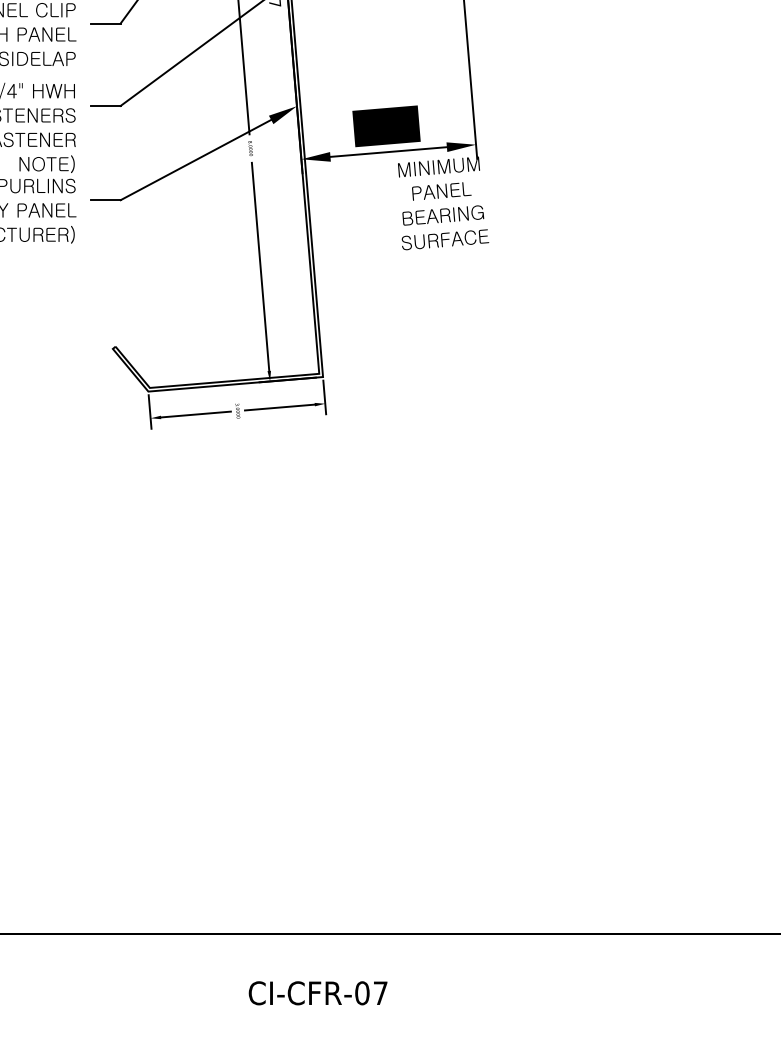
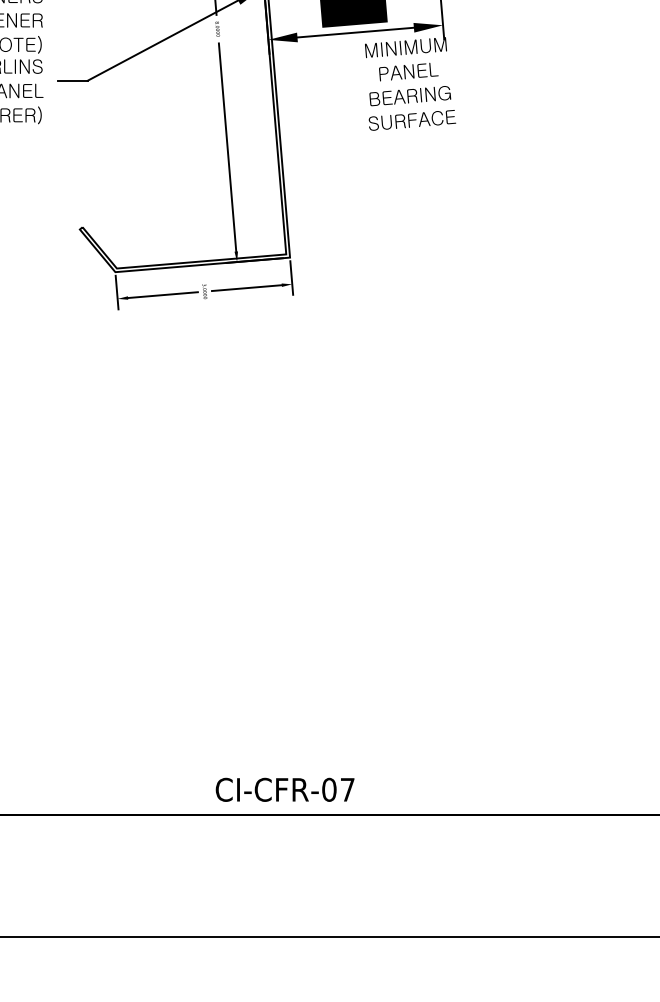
text: (317, 993) -> (284, 790), moved

